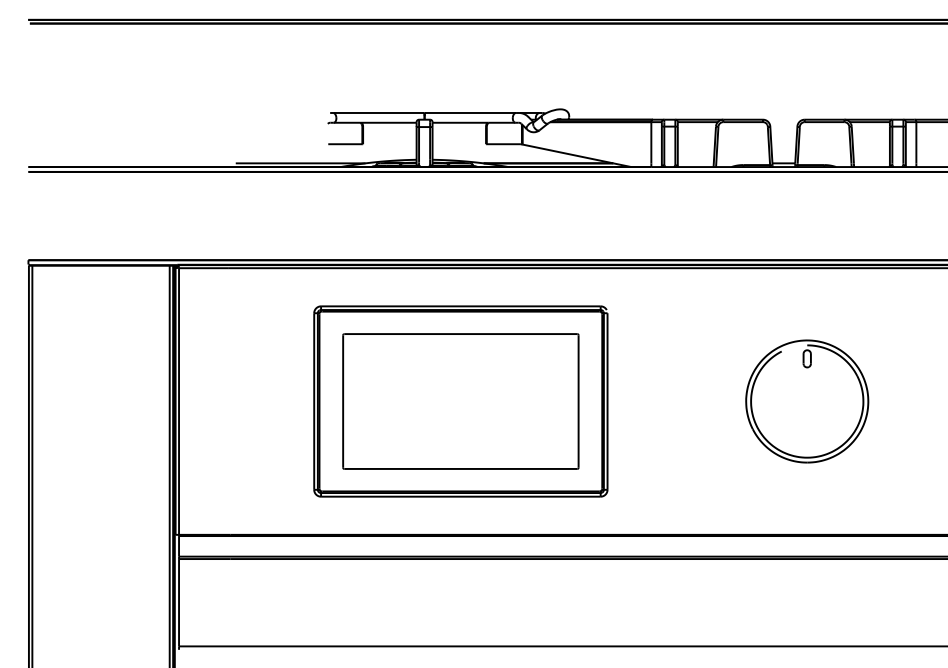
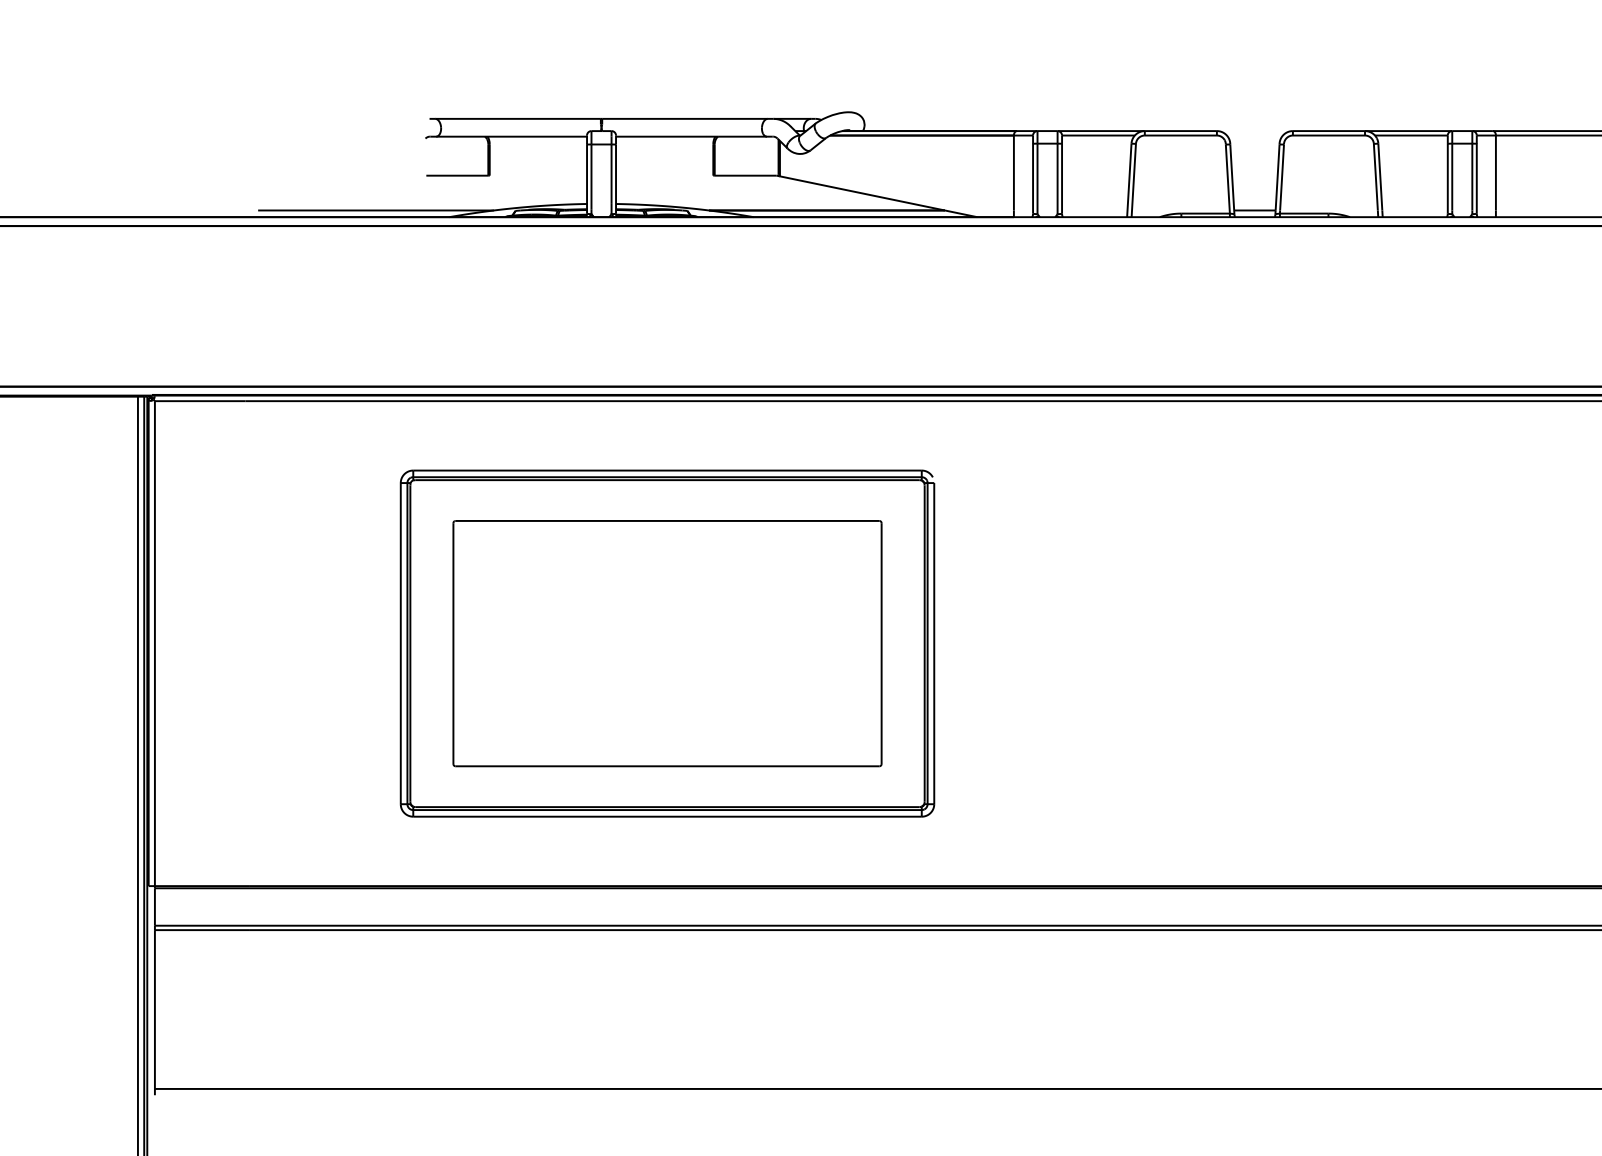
part: (807, 401) -> (1297, 643), removed

